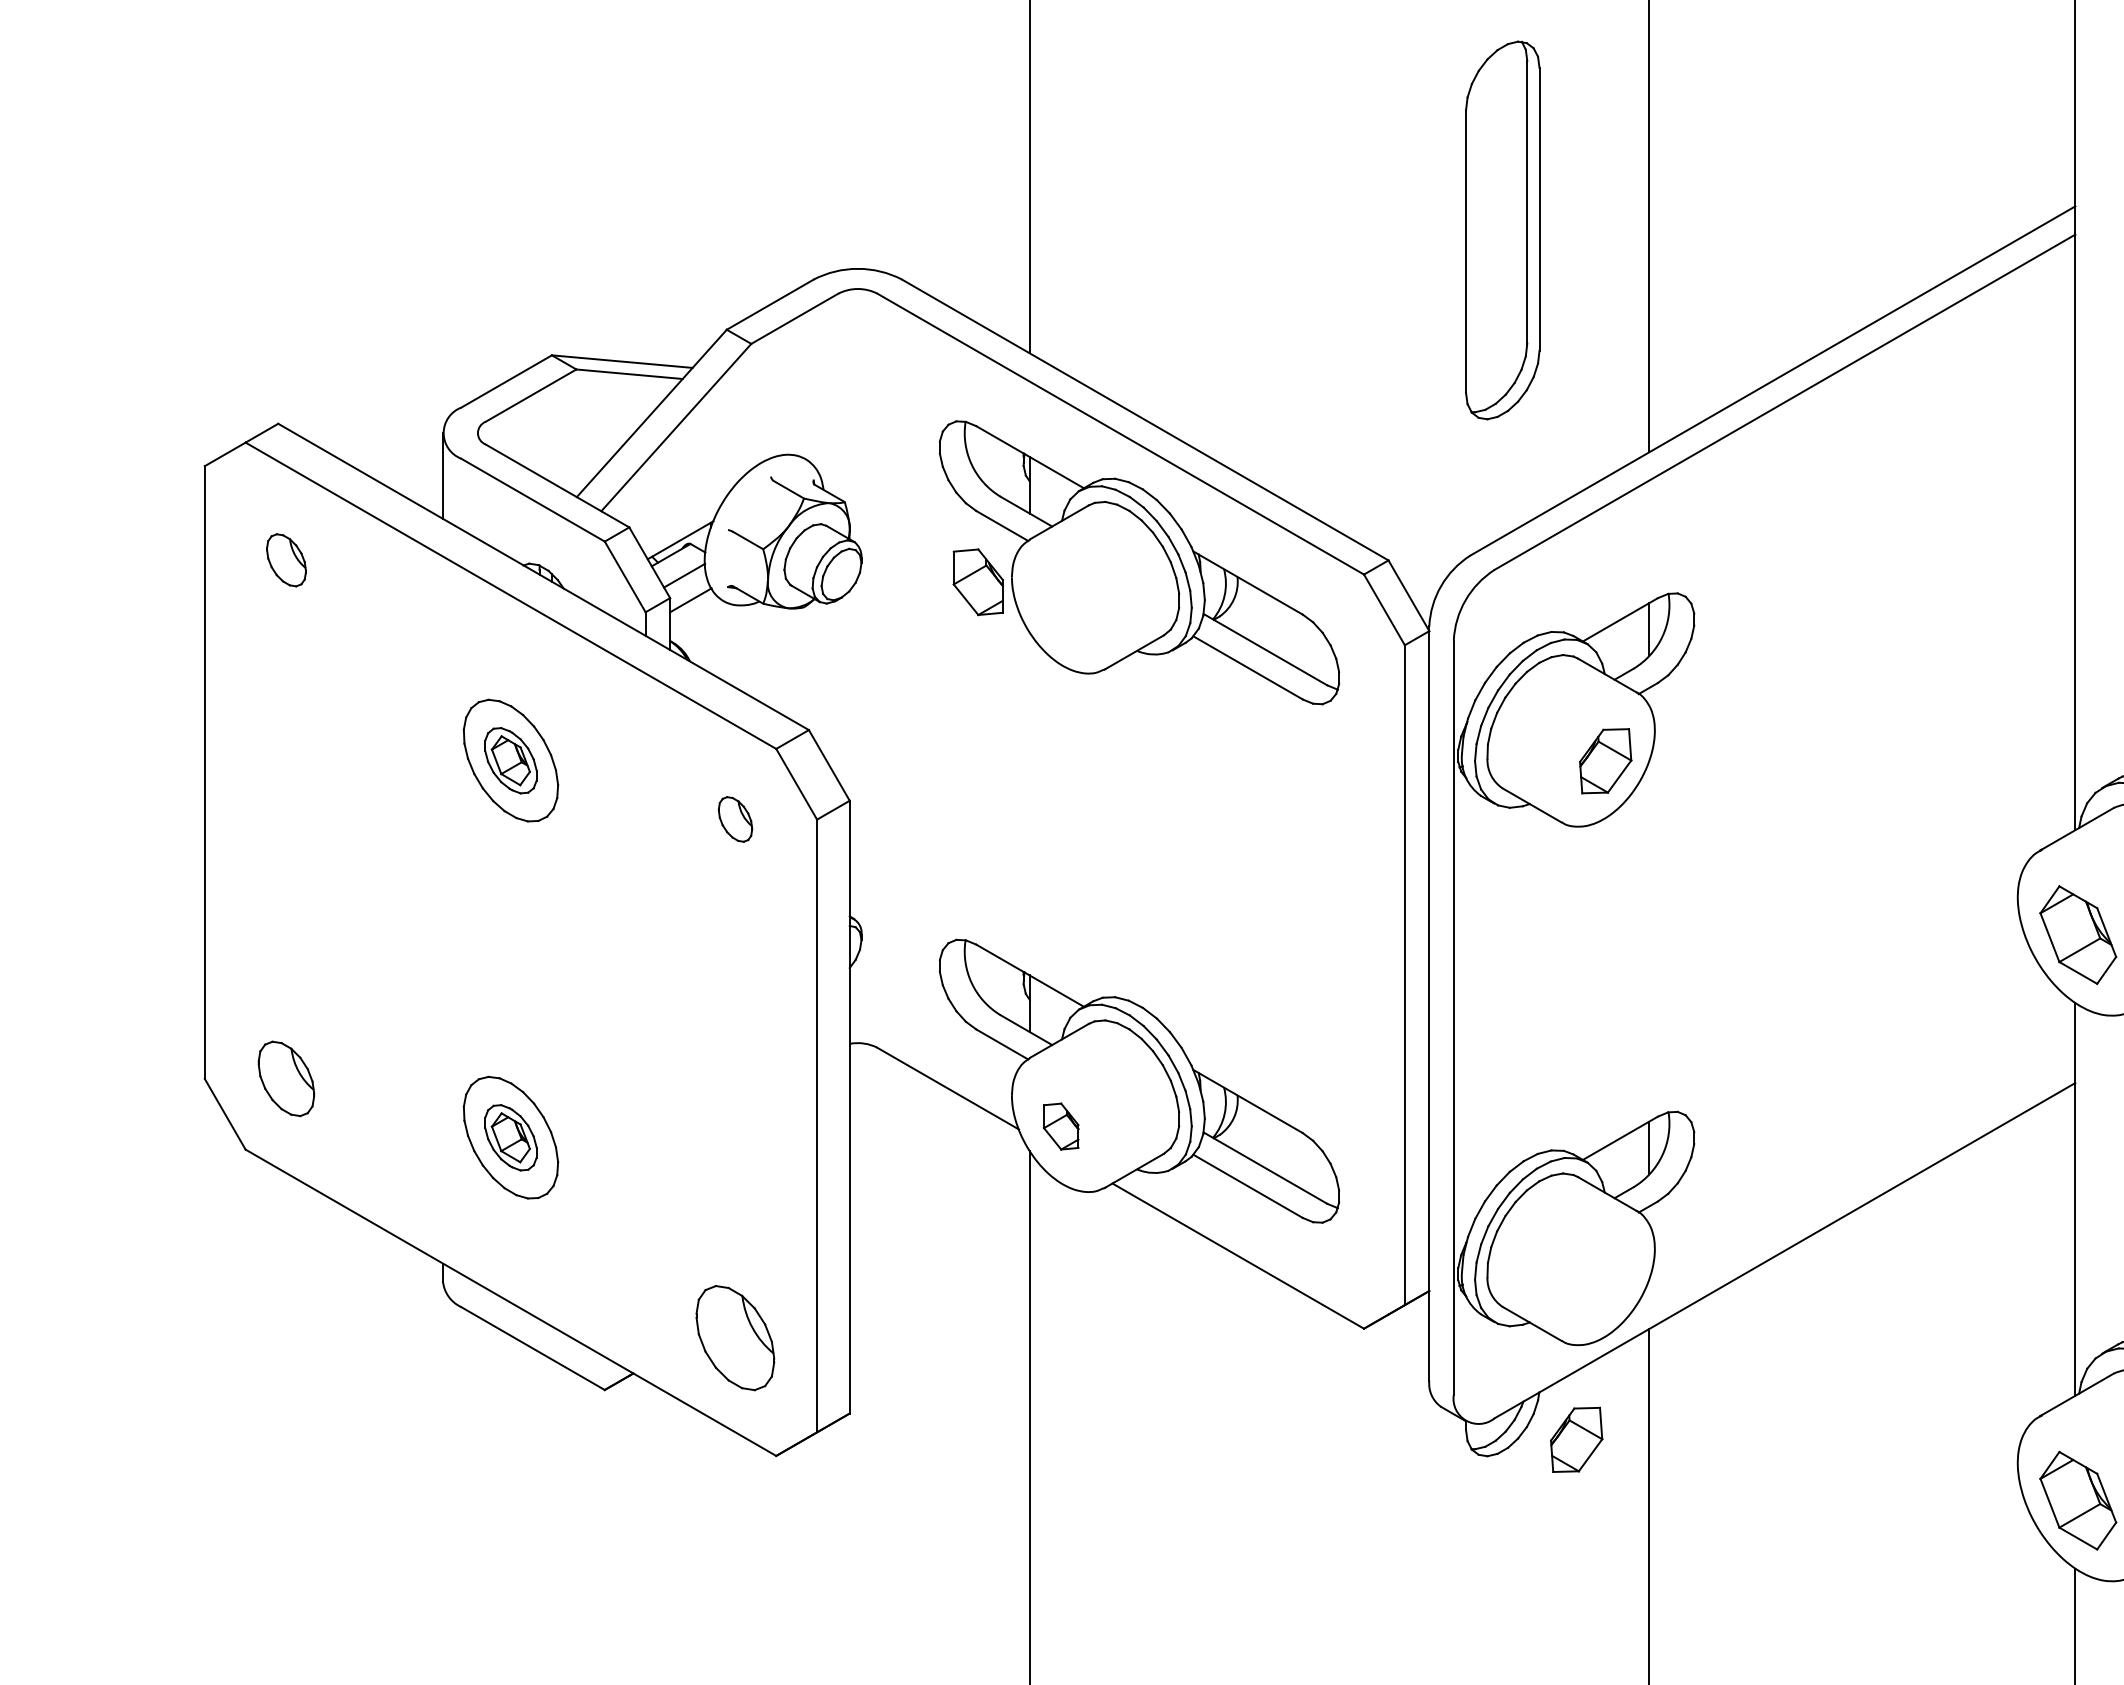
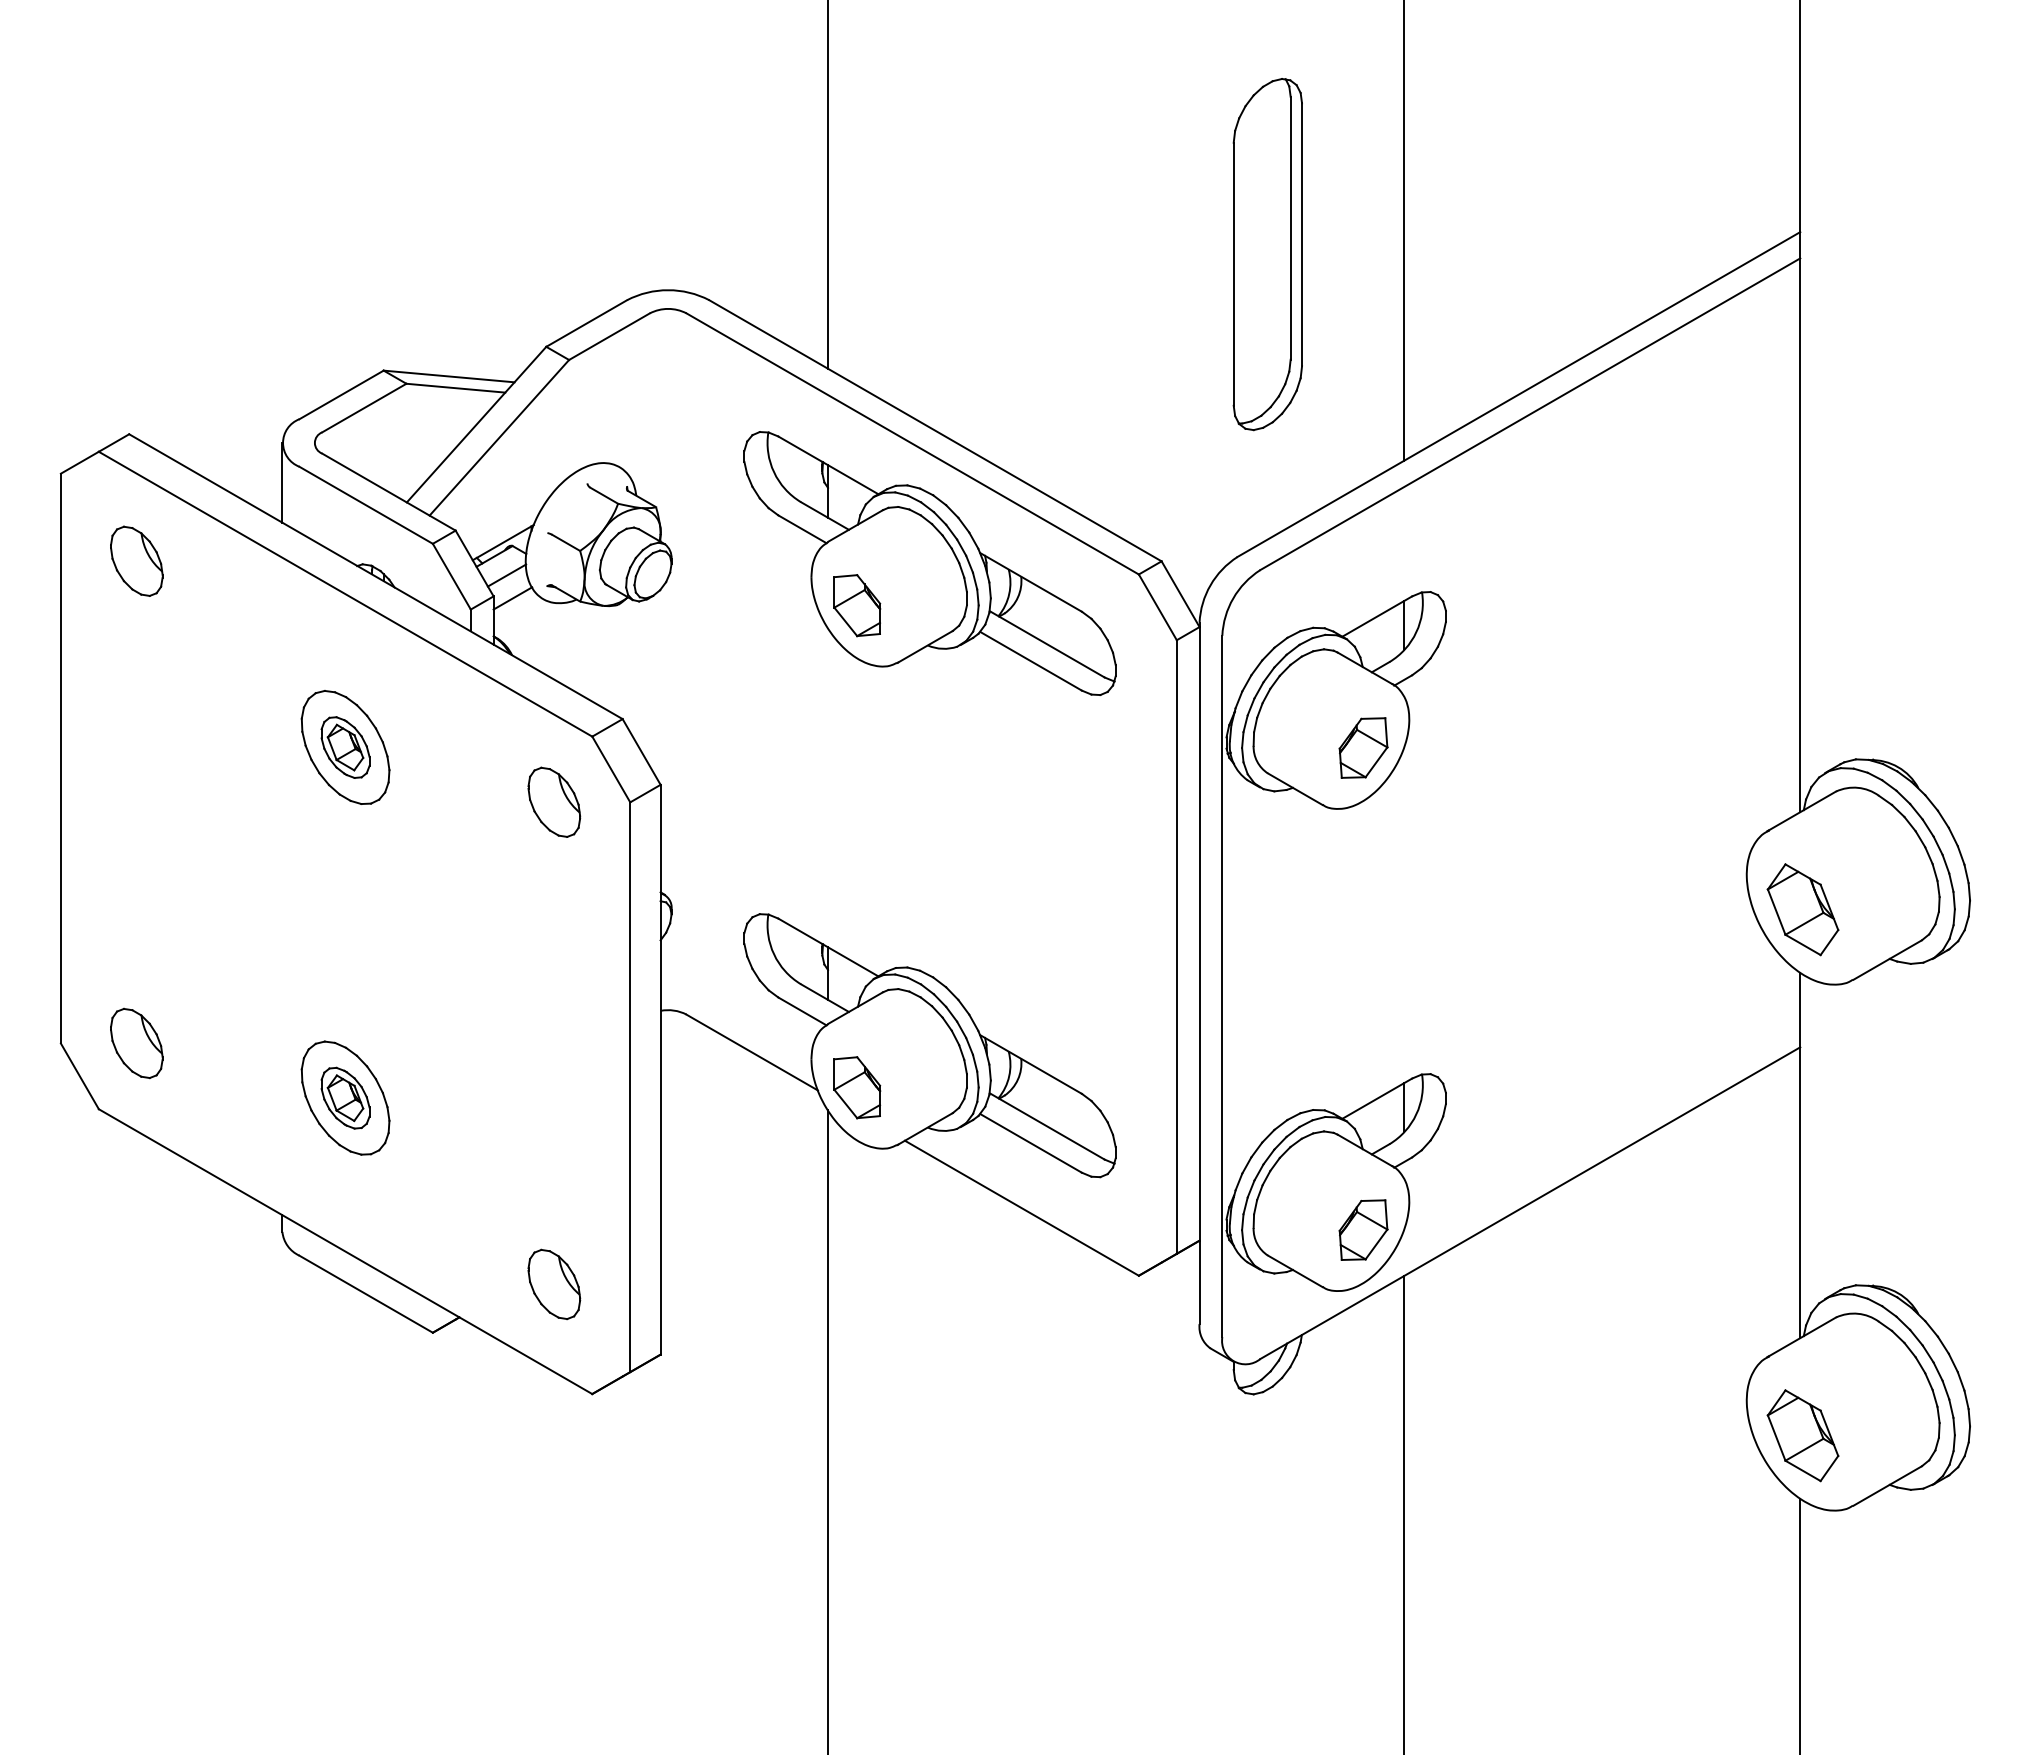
part: (286, 559) -> (136, 560), size x1.43
part: (978, 582) -> (857, 605), moved
part: (735, 818) -> (554, 801), size x1.67
part: (1061, 1126) -> (857, 1087), size x1.43
part: (735, 1338) -> (554, 1284), size x0.71
part: (1576, 1439) -> (1363, 1229), moved

